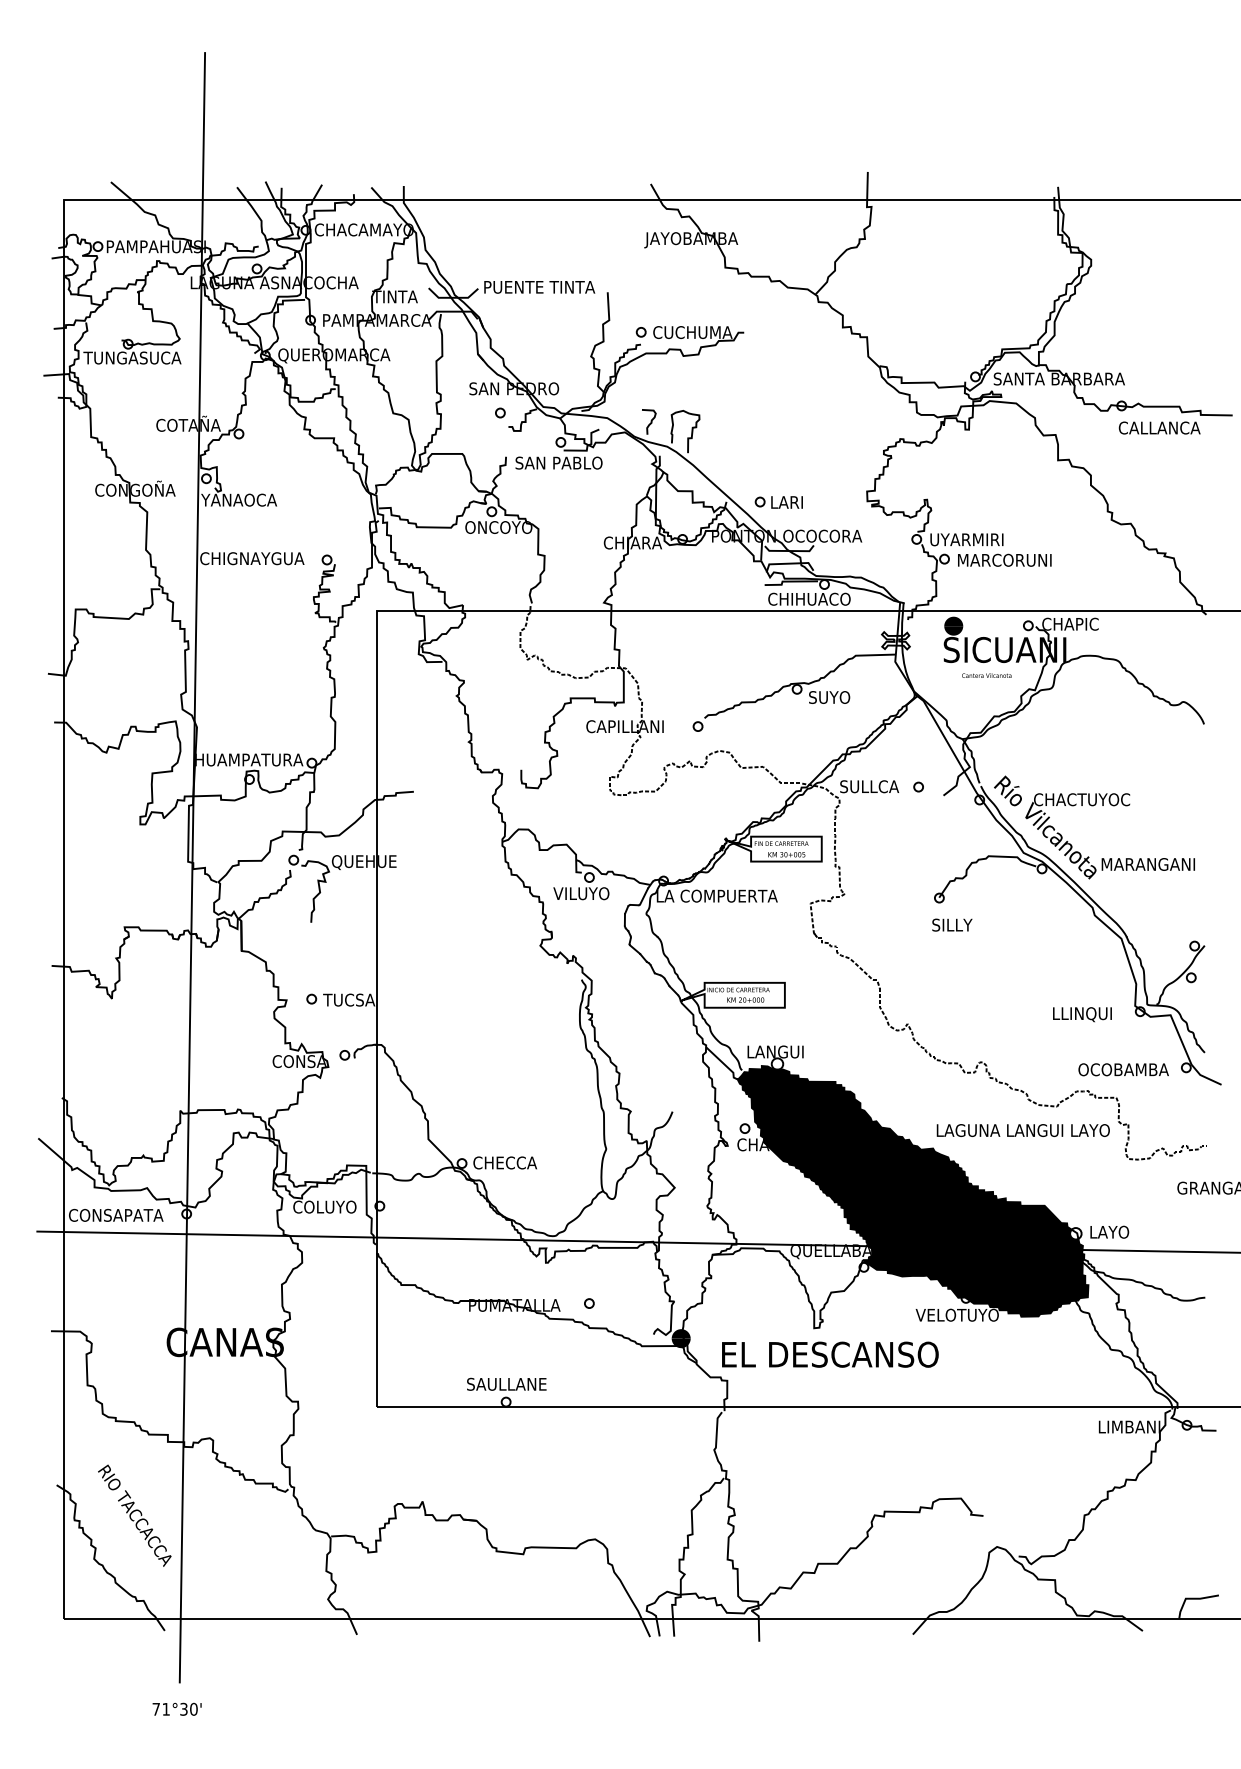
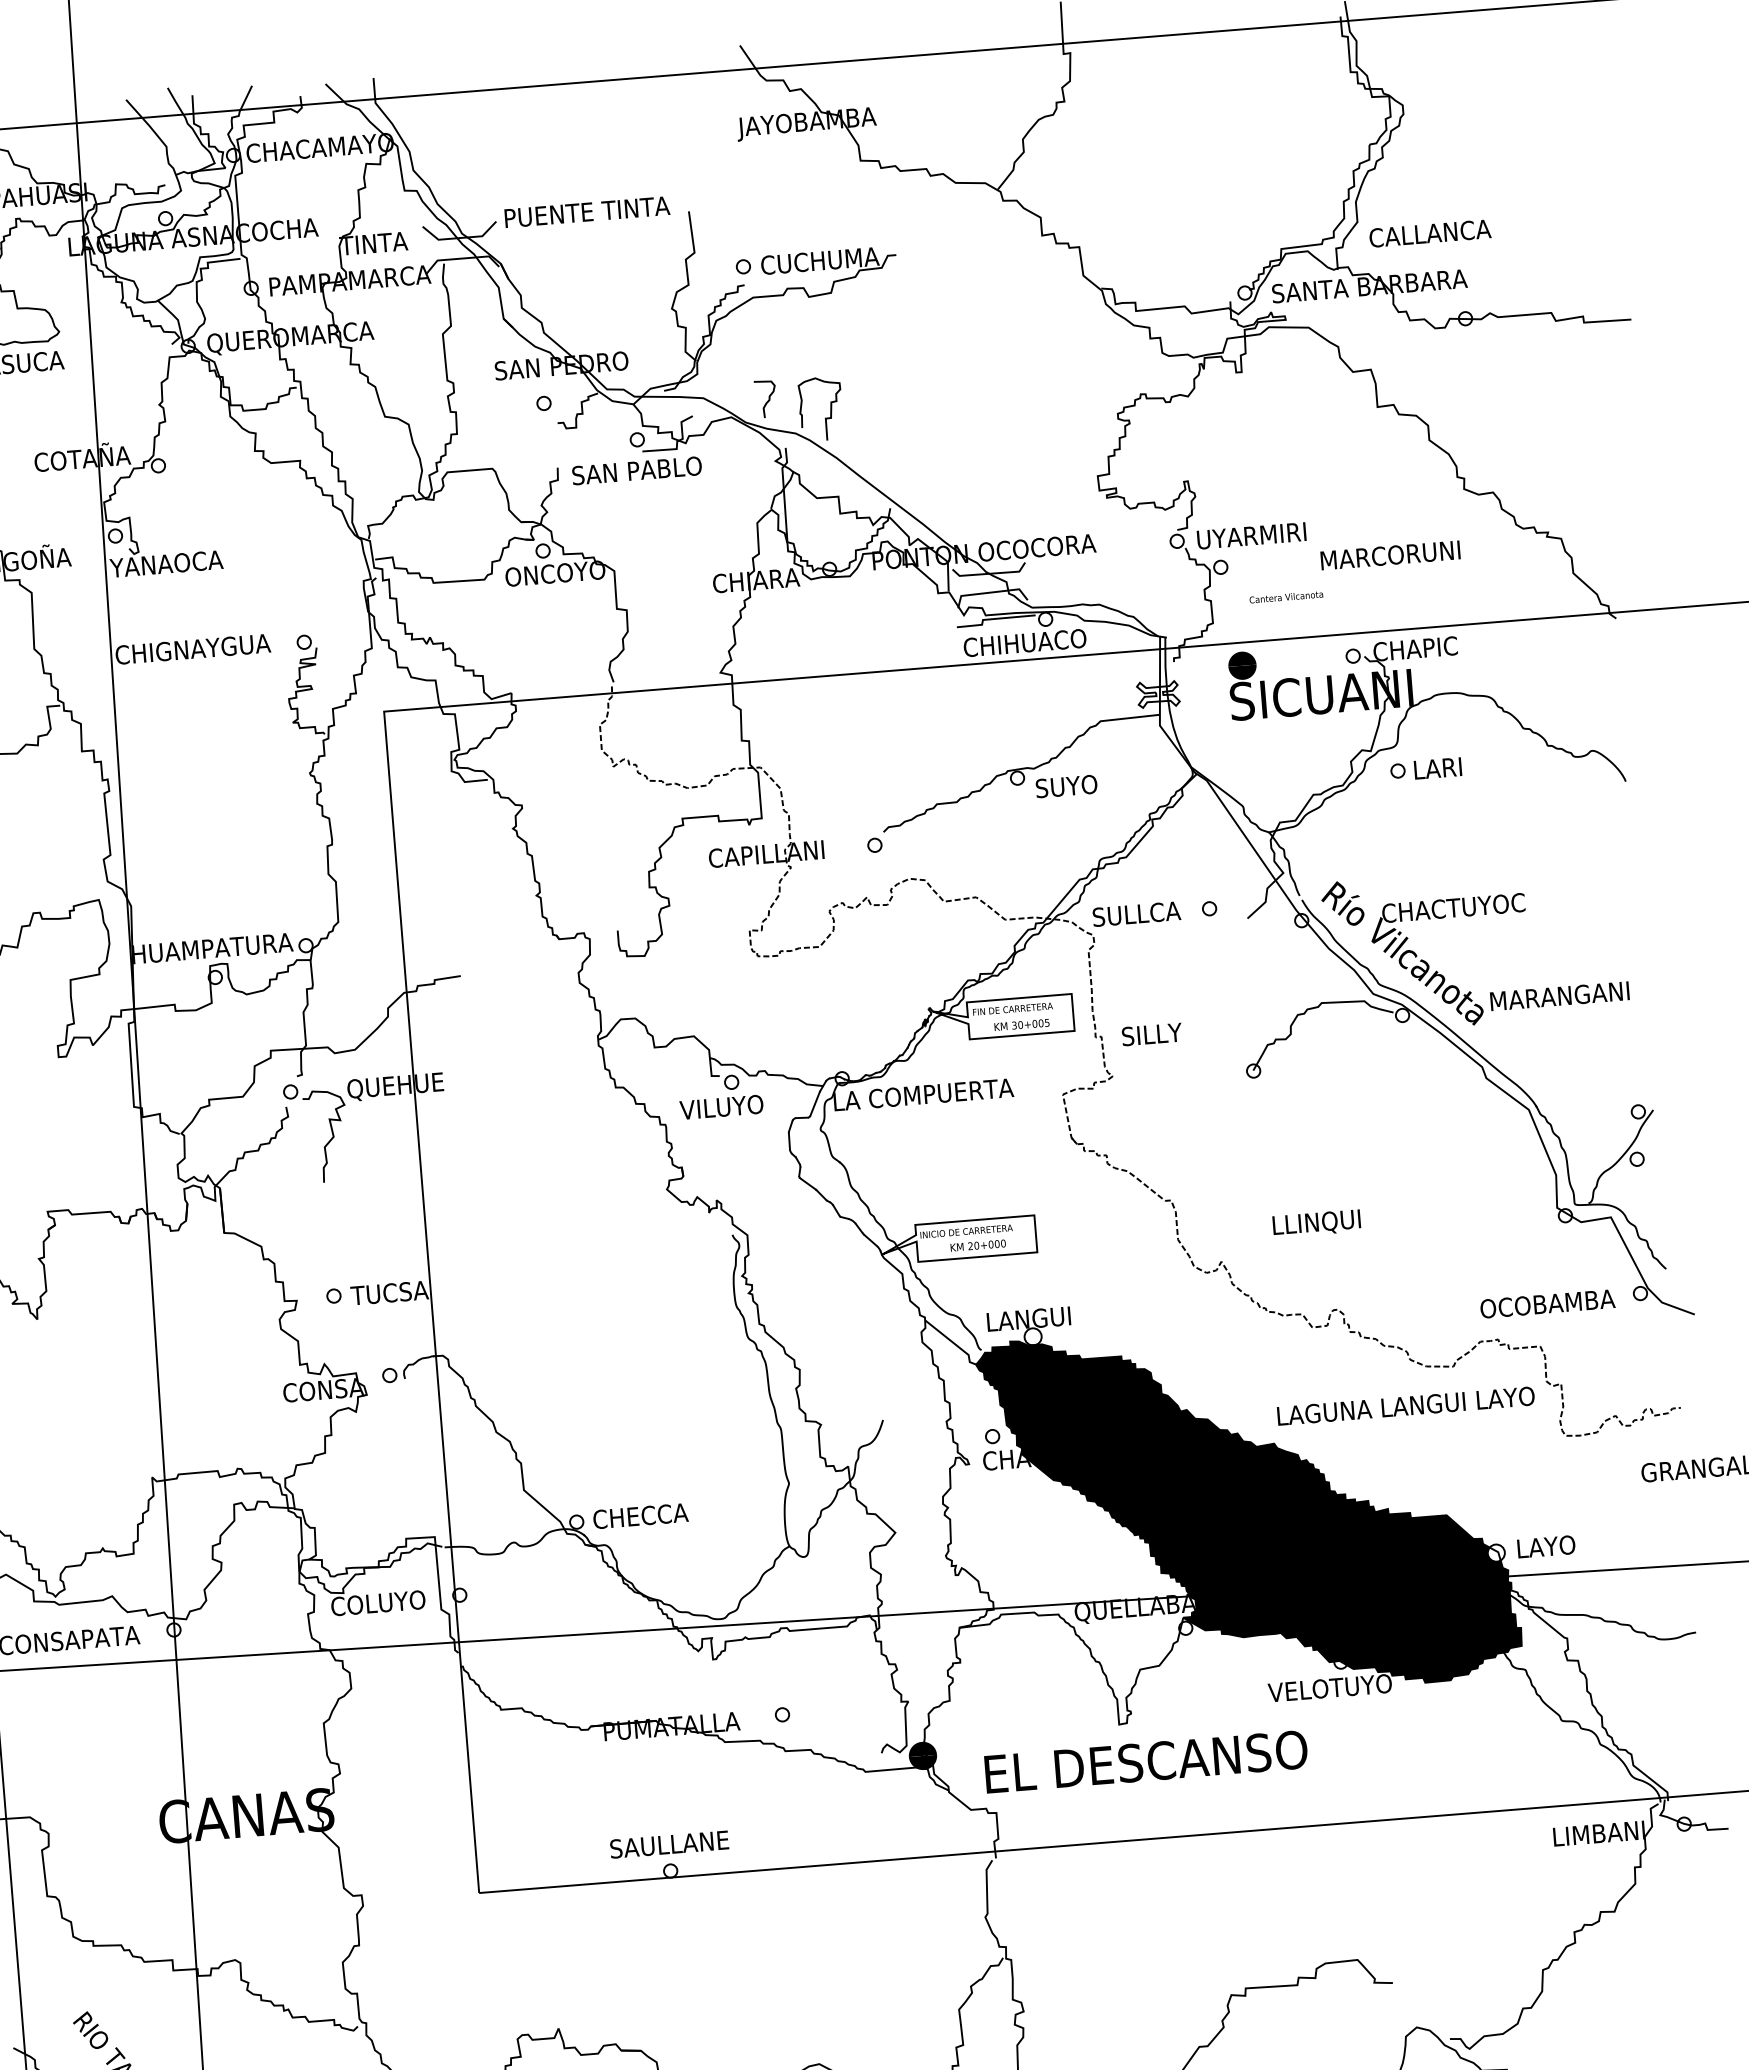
text: (1159, 427) -> (1429, 232), moved
part: (778, 502) -> (1425, 769), moved
text: (1004, 559) -> (1390, 554), moved
text: (986, 675) -> (1285, 596), moved
text: (952, 924) -> (1152, 1033), moved
text: (1082, 1014) -> (1316, 1223), moved

